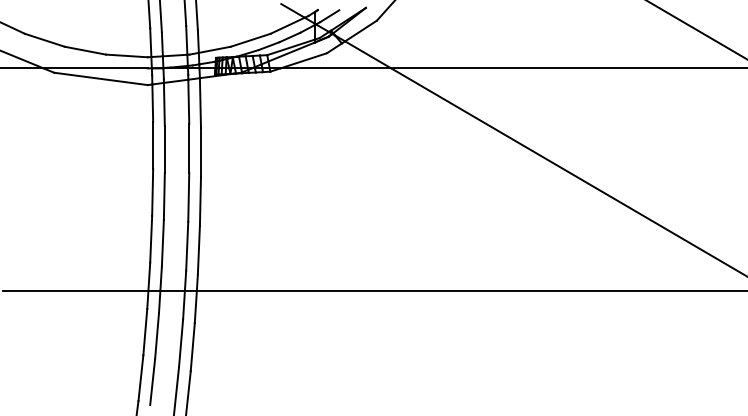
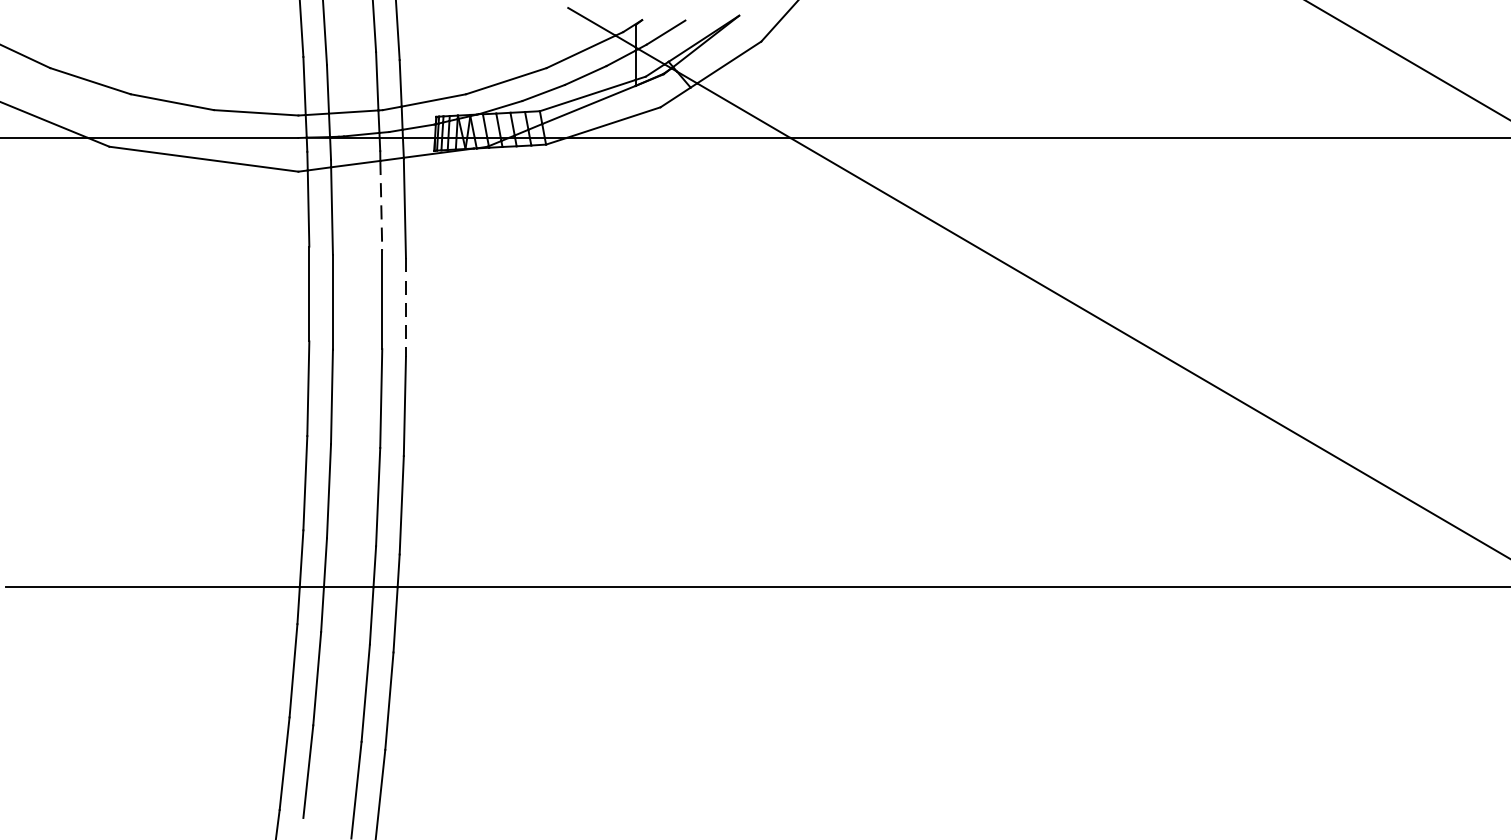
line: (188, 102) -> (380, 206), solid -> dashed
line: (200, 152) -> (404, 307), solid -> dashed

